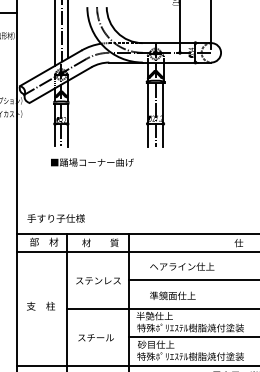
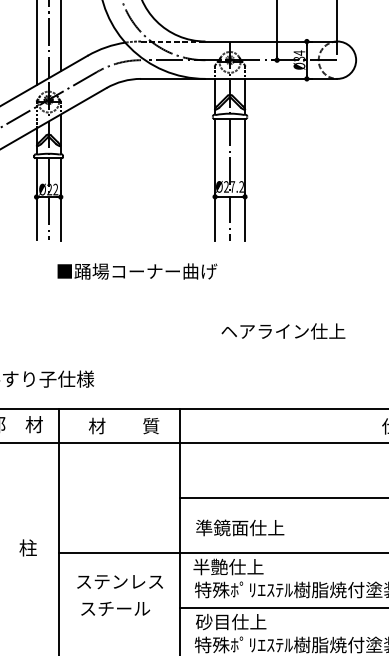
text: (92, 162) -> (137, 271), moved
text: (182, 266) -> (283, 330), moved
text: (98, 280) -> (120, 581), moved
text: (172, 295) -> (239, 527), moved

